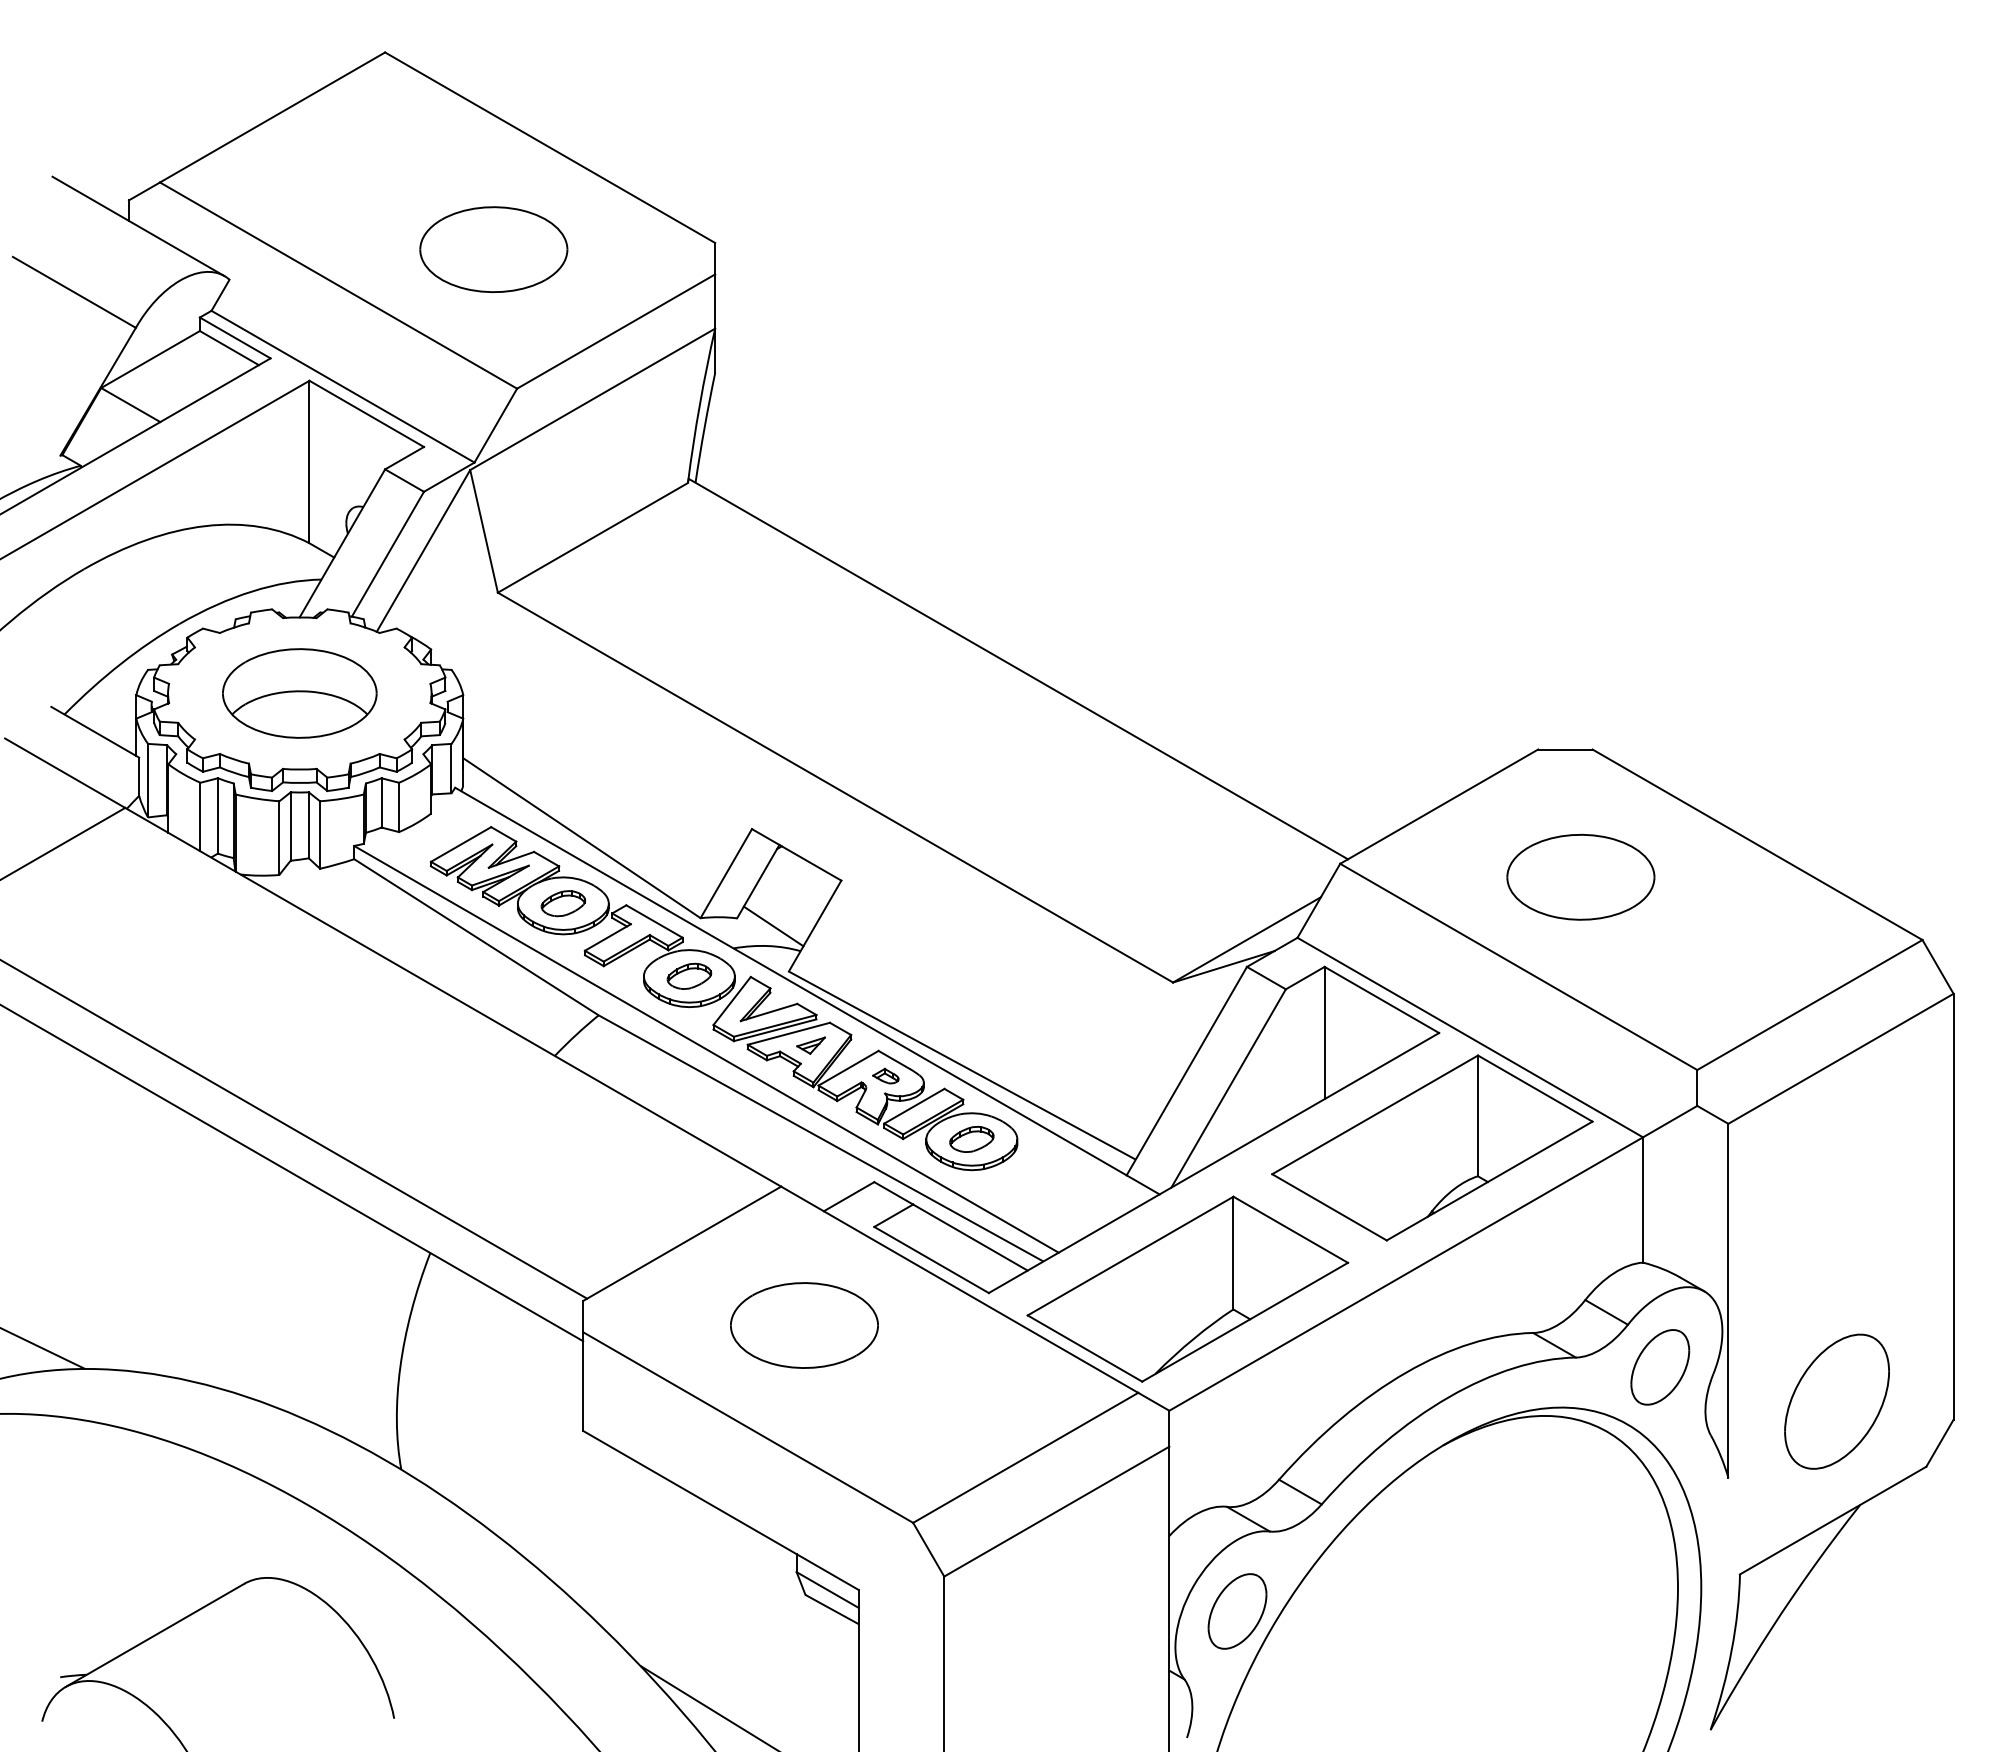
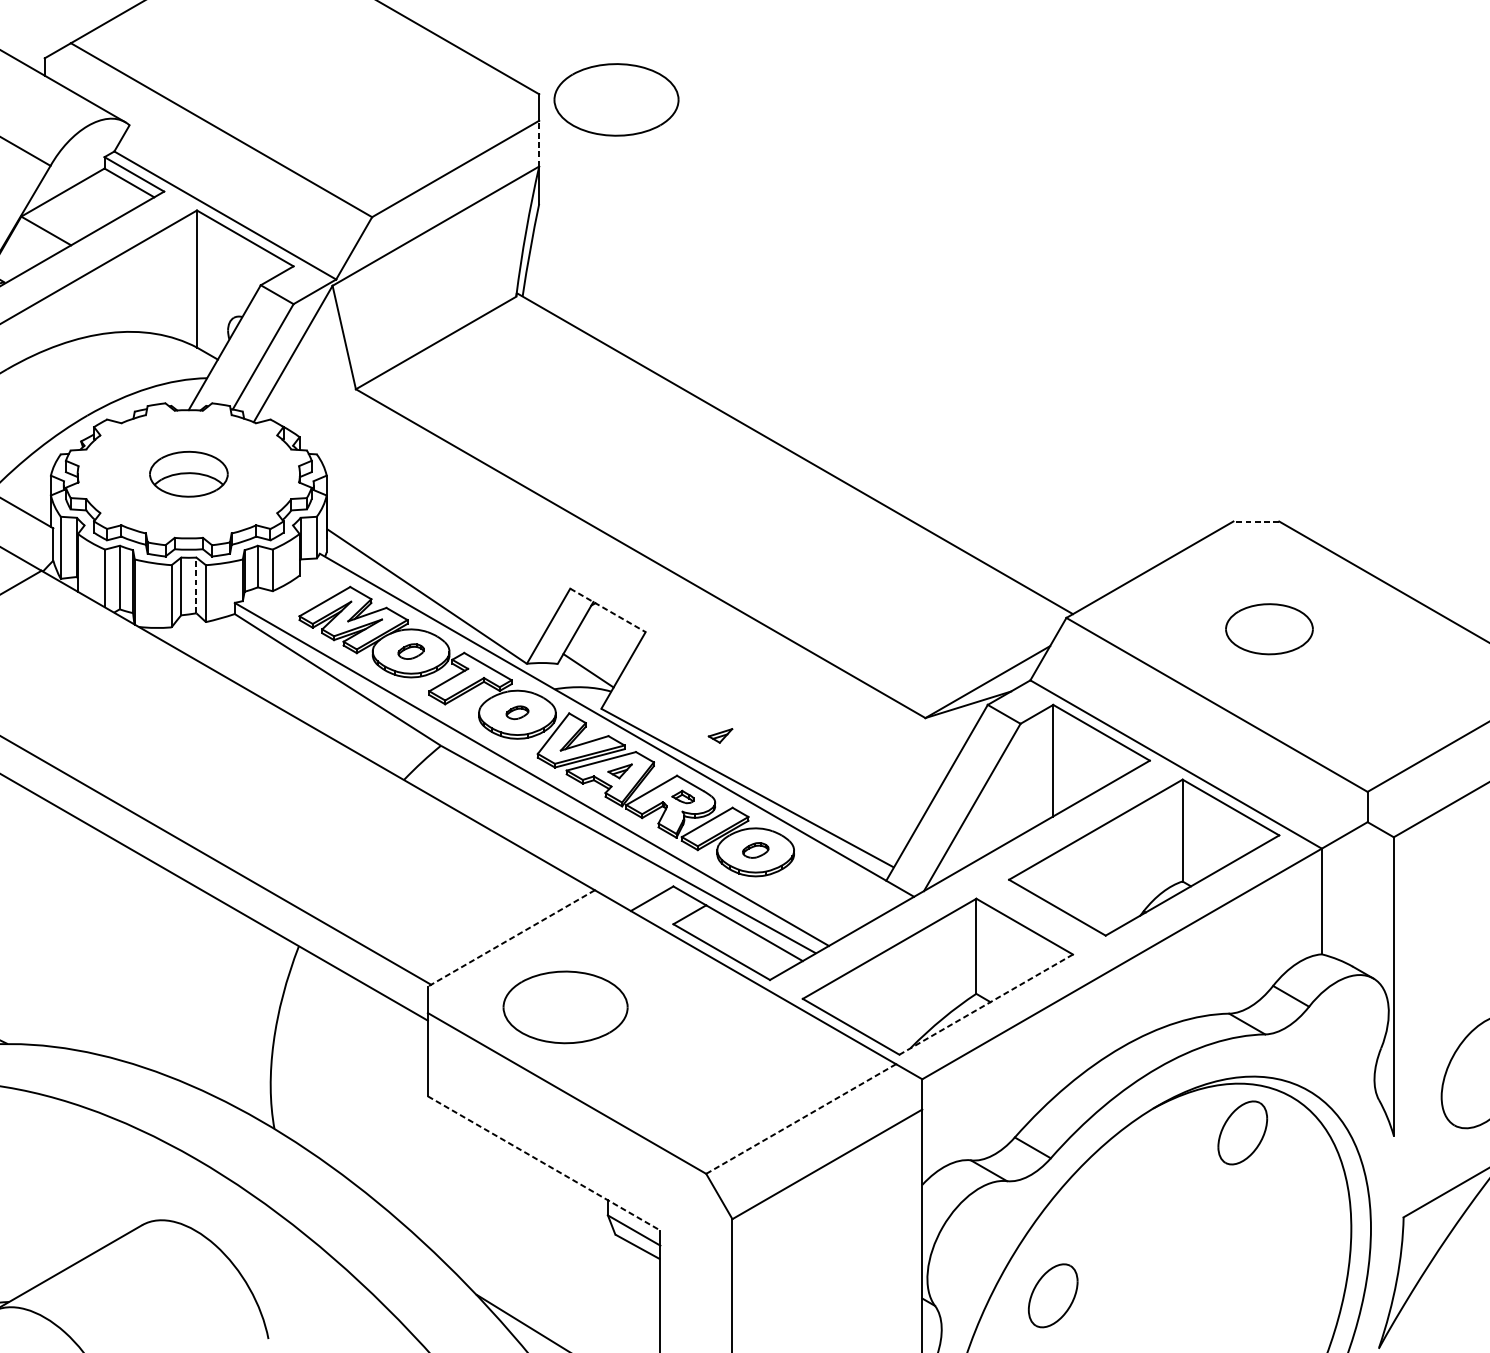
part: (493, 249) -> (616, 99), moved
line: (715, 301) -> (539, 143), solid -> dashed
part: (299, 693) -> (188, 474), size x0.6
line: (1564, 749) -> (1255, 521), solid -> dashed
line: (308, 825) -> (196, 585), solid -> dashed
line: (796, 854) -> (607, 610), solid -> dashed
part: (1580, 876) -> (1269, 628), size x0.7
part: (563, 903) -> (411, 651), size x0.7
part: (689, 975) -> (517, 712), size x0.6
part: (929, 1003) -> (719, 735), added
part: (971, 1139) -> (755, 850), size x0.7
line: (681, 1244) -> (510, 939), solid -> dashed
line: (1245, 1322) -> (986, 1004), solid -> dashed
part: (804, 1325) -> (565, 1007), moved
part: (1660, 1367) -> (1242, 1133), moved
line: (1025, 1457) -> (800, 1118), solid -> dashed
line: (721, 1510) -> (544, 1163), solid -> dashed
part: (1237, 1611) -> (1053, 1295), moved

